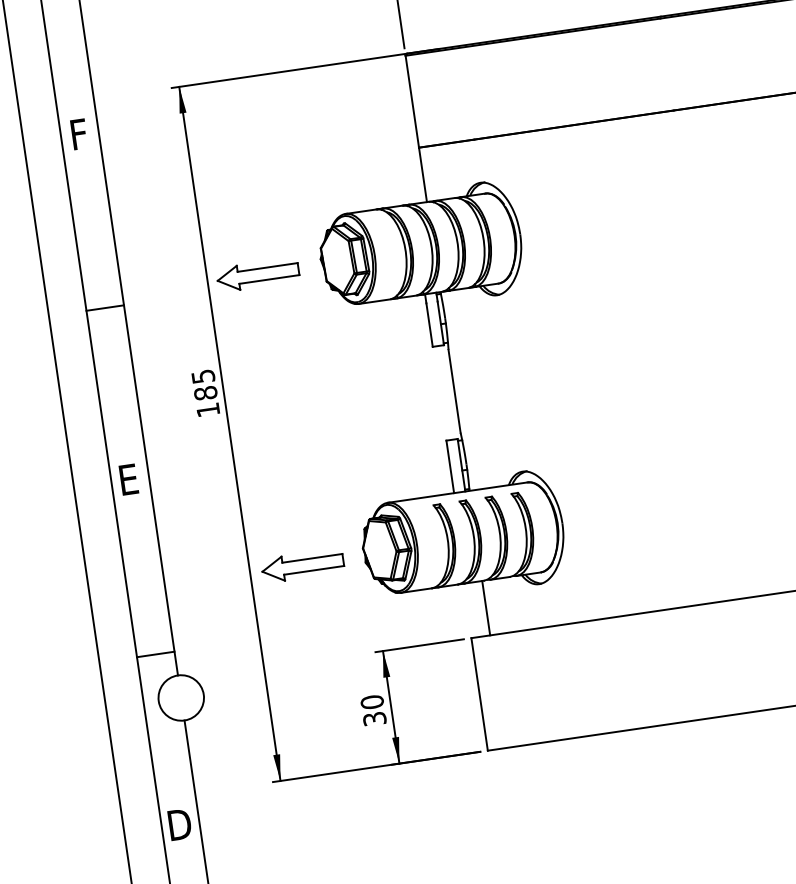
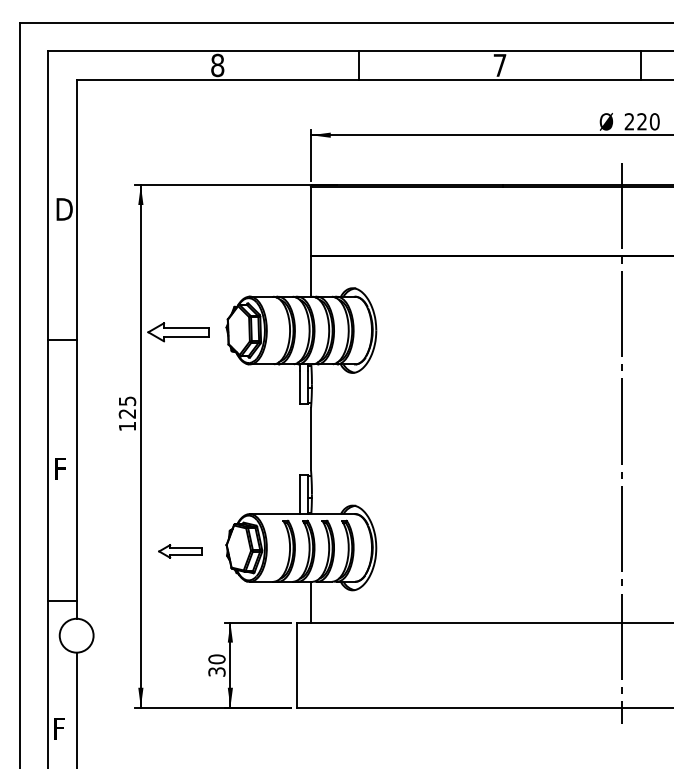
text: (82, 133) -> (64, 209), F -> D
text: (205, 392) -> (127, 413), 185 -> 125
text: (130, 478) -> (62, 468), E -> F
part: (302, 565) -> (180, 551), size x0.7
text: (180, 824) -> (62, 728), D -> F

